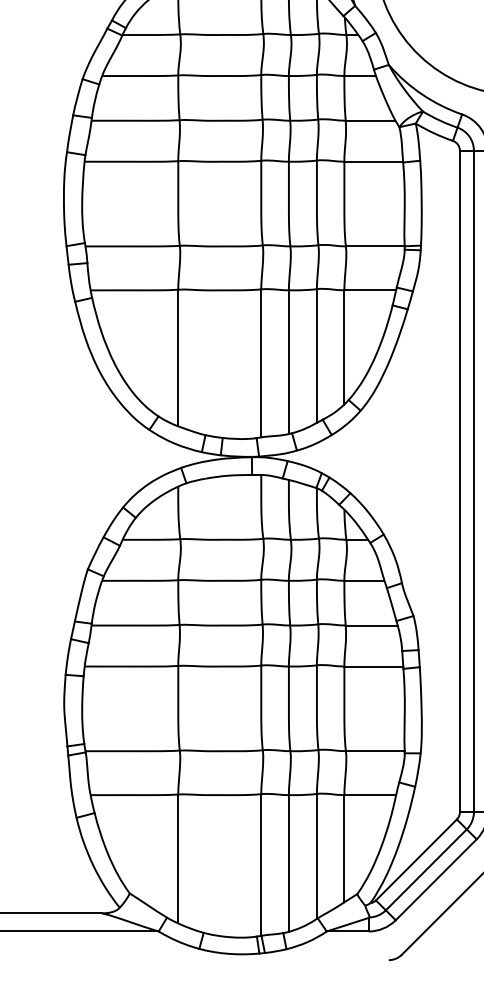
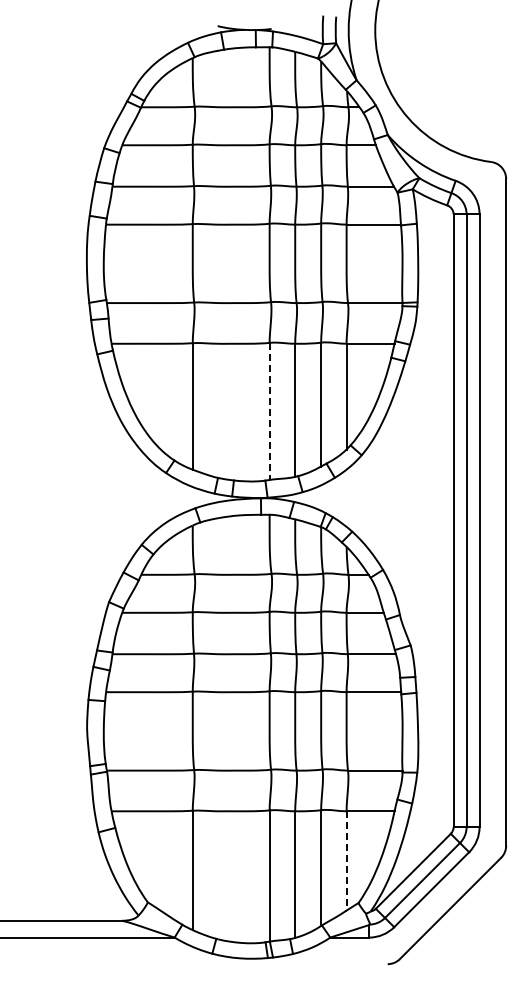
line: (261, 363) -> (269, 411), solid -> dashed
line: (344, 848) -> (346, 860), solid -> dashed

